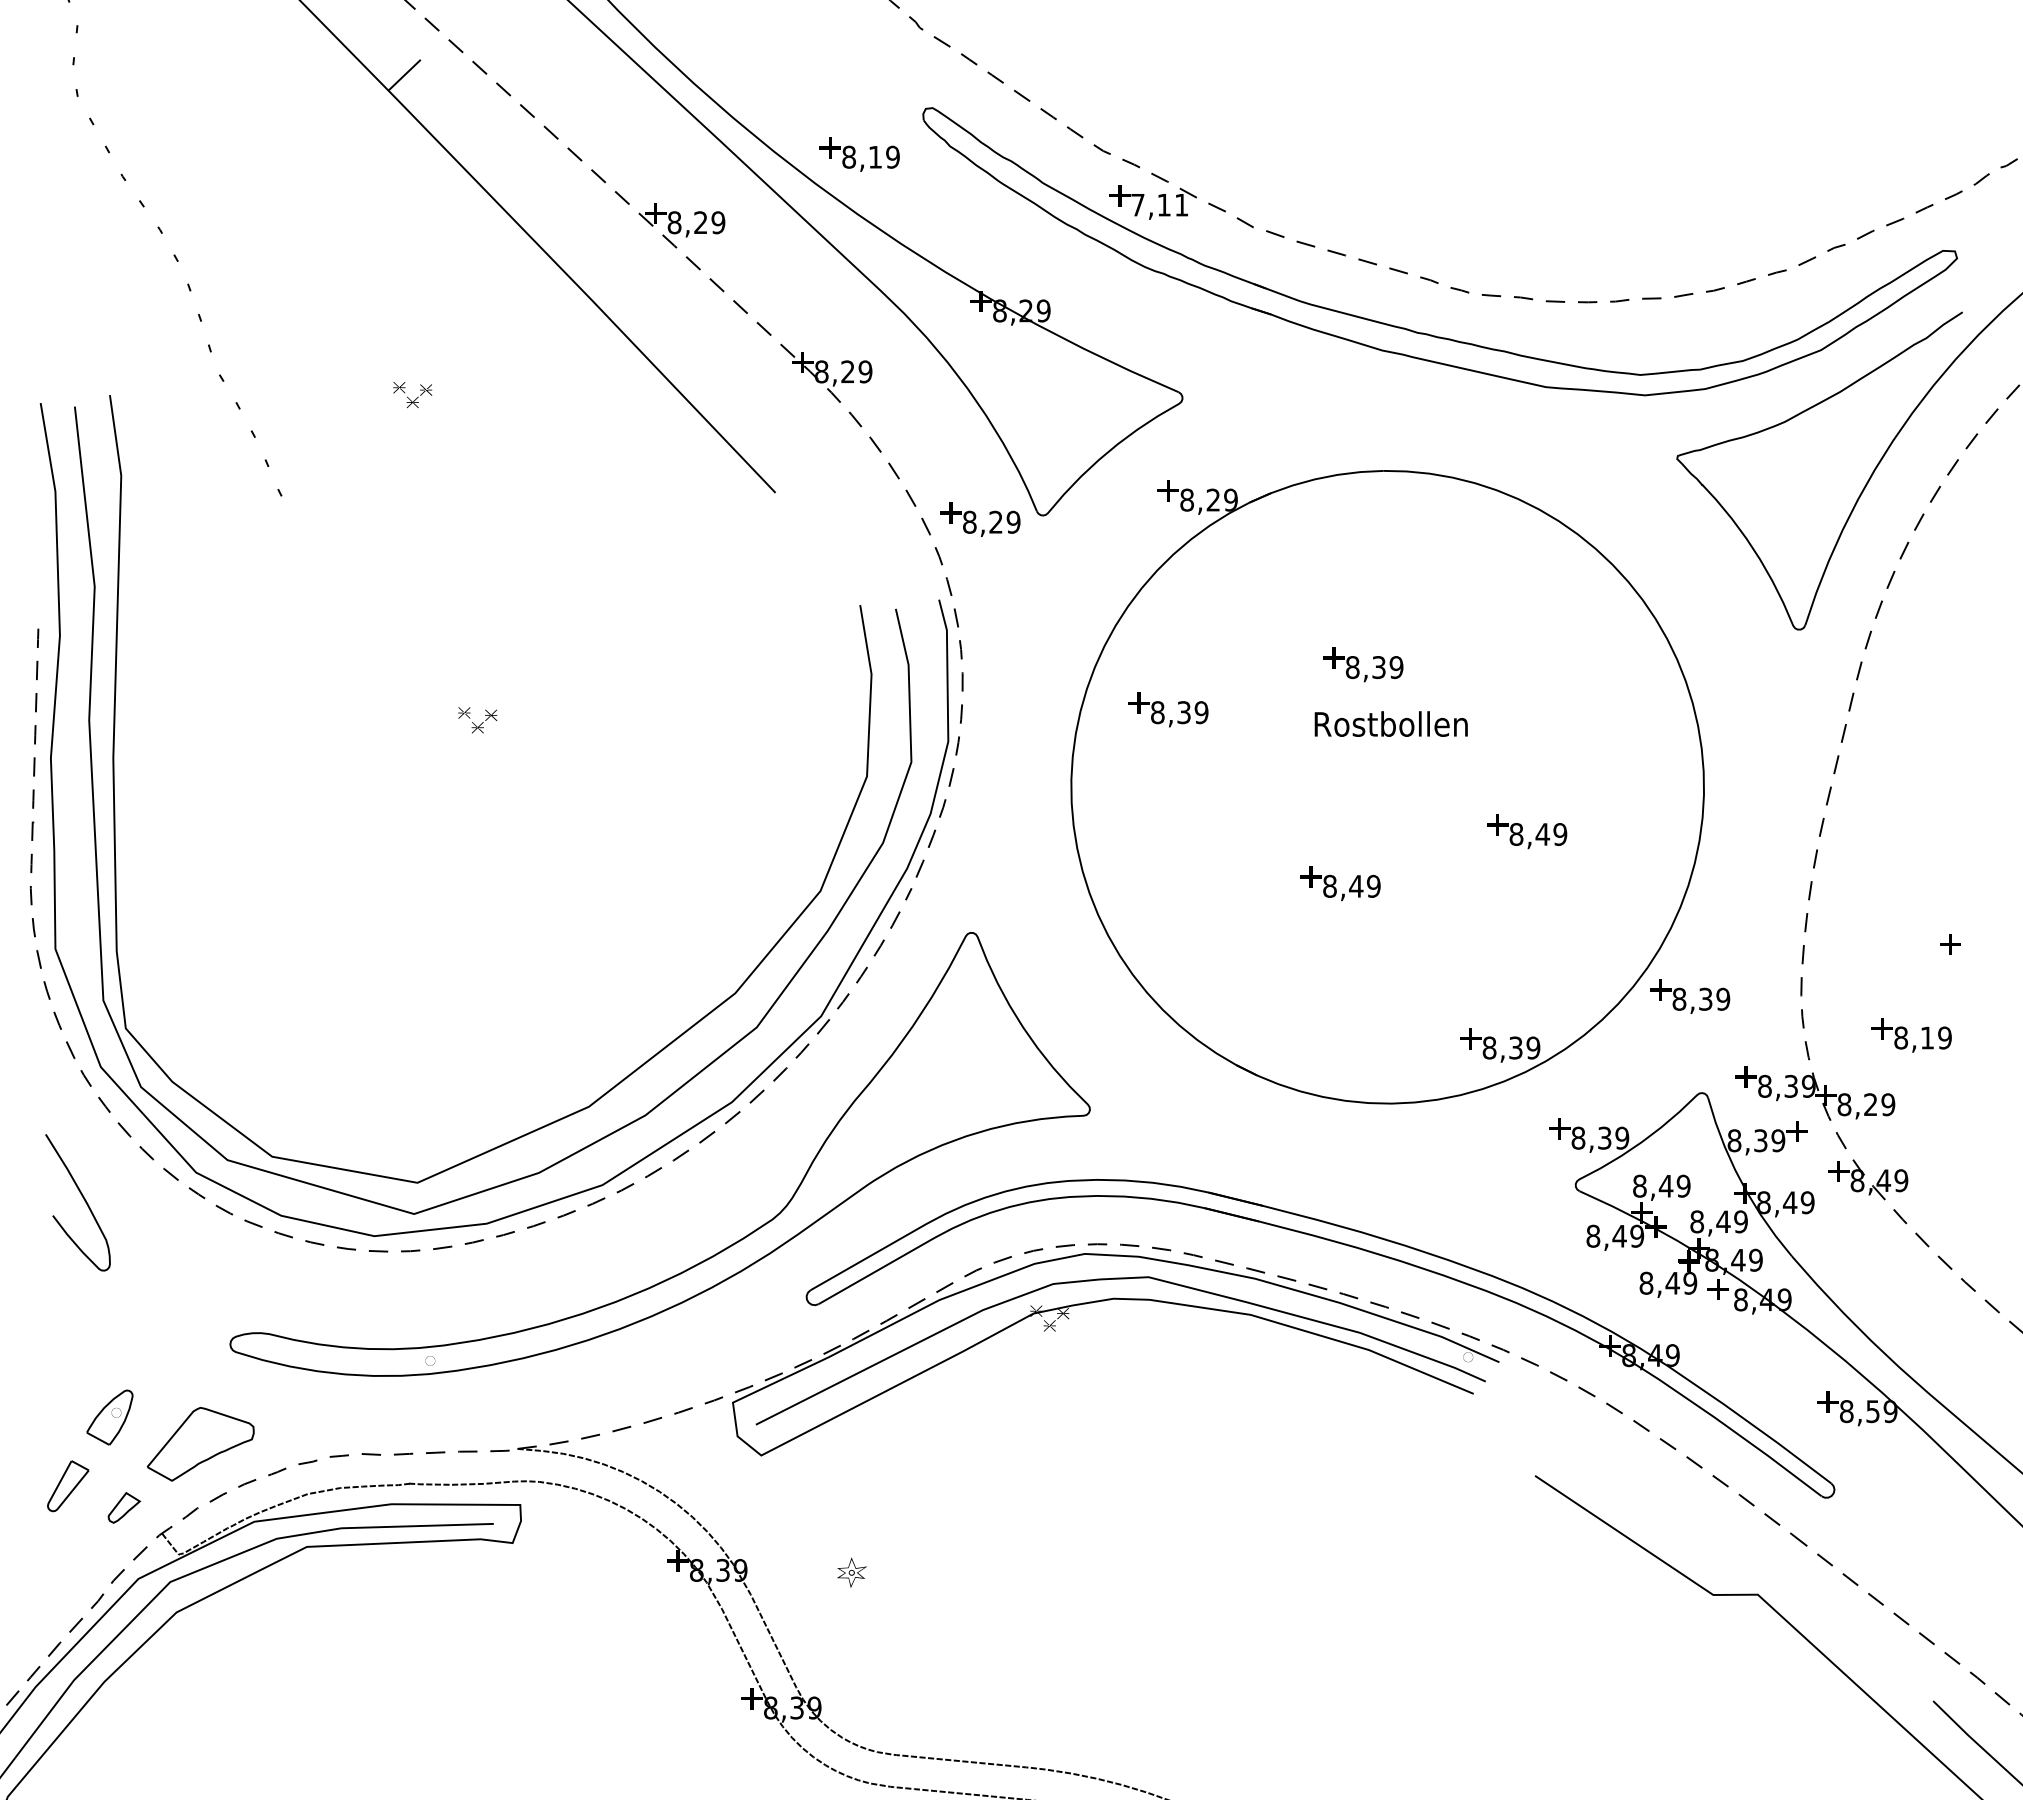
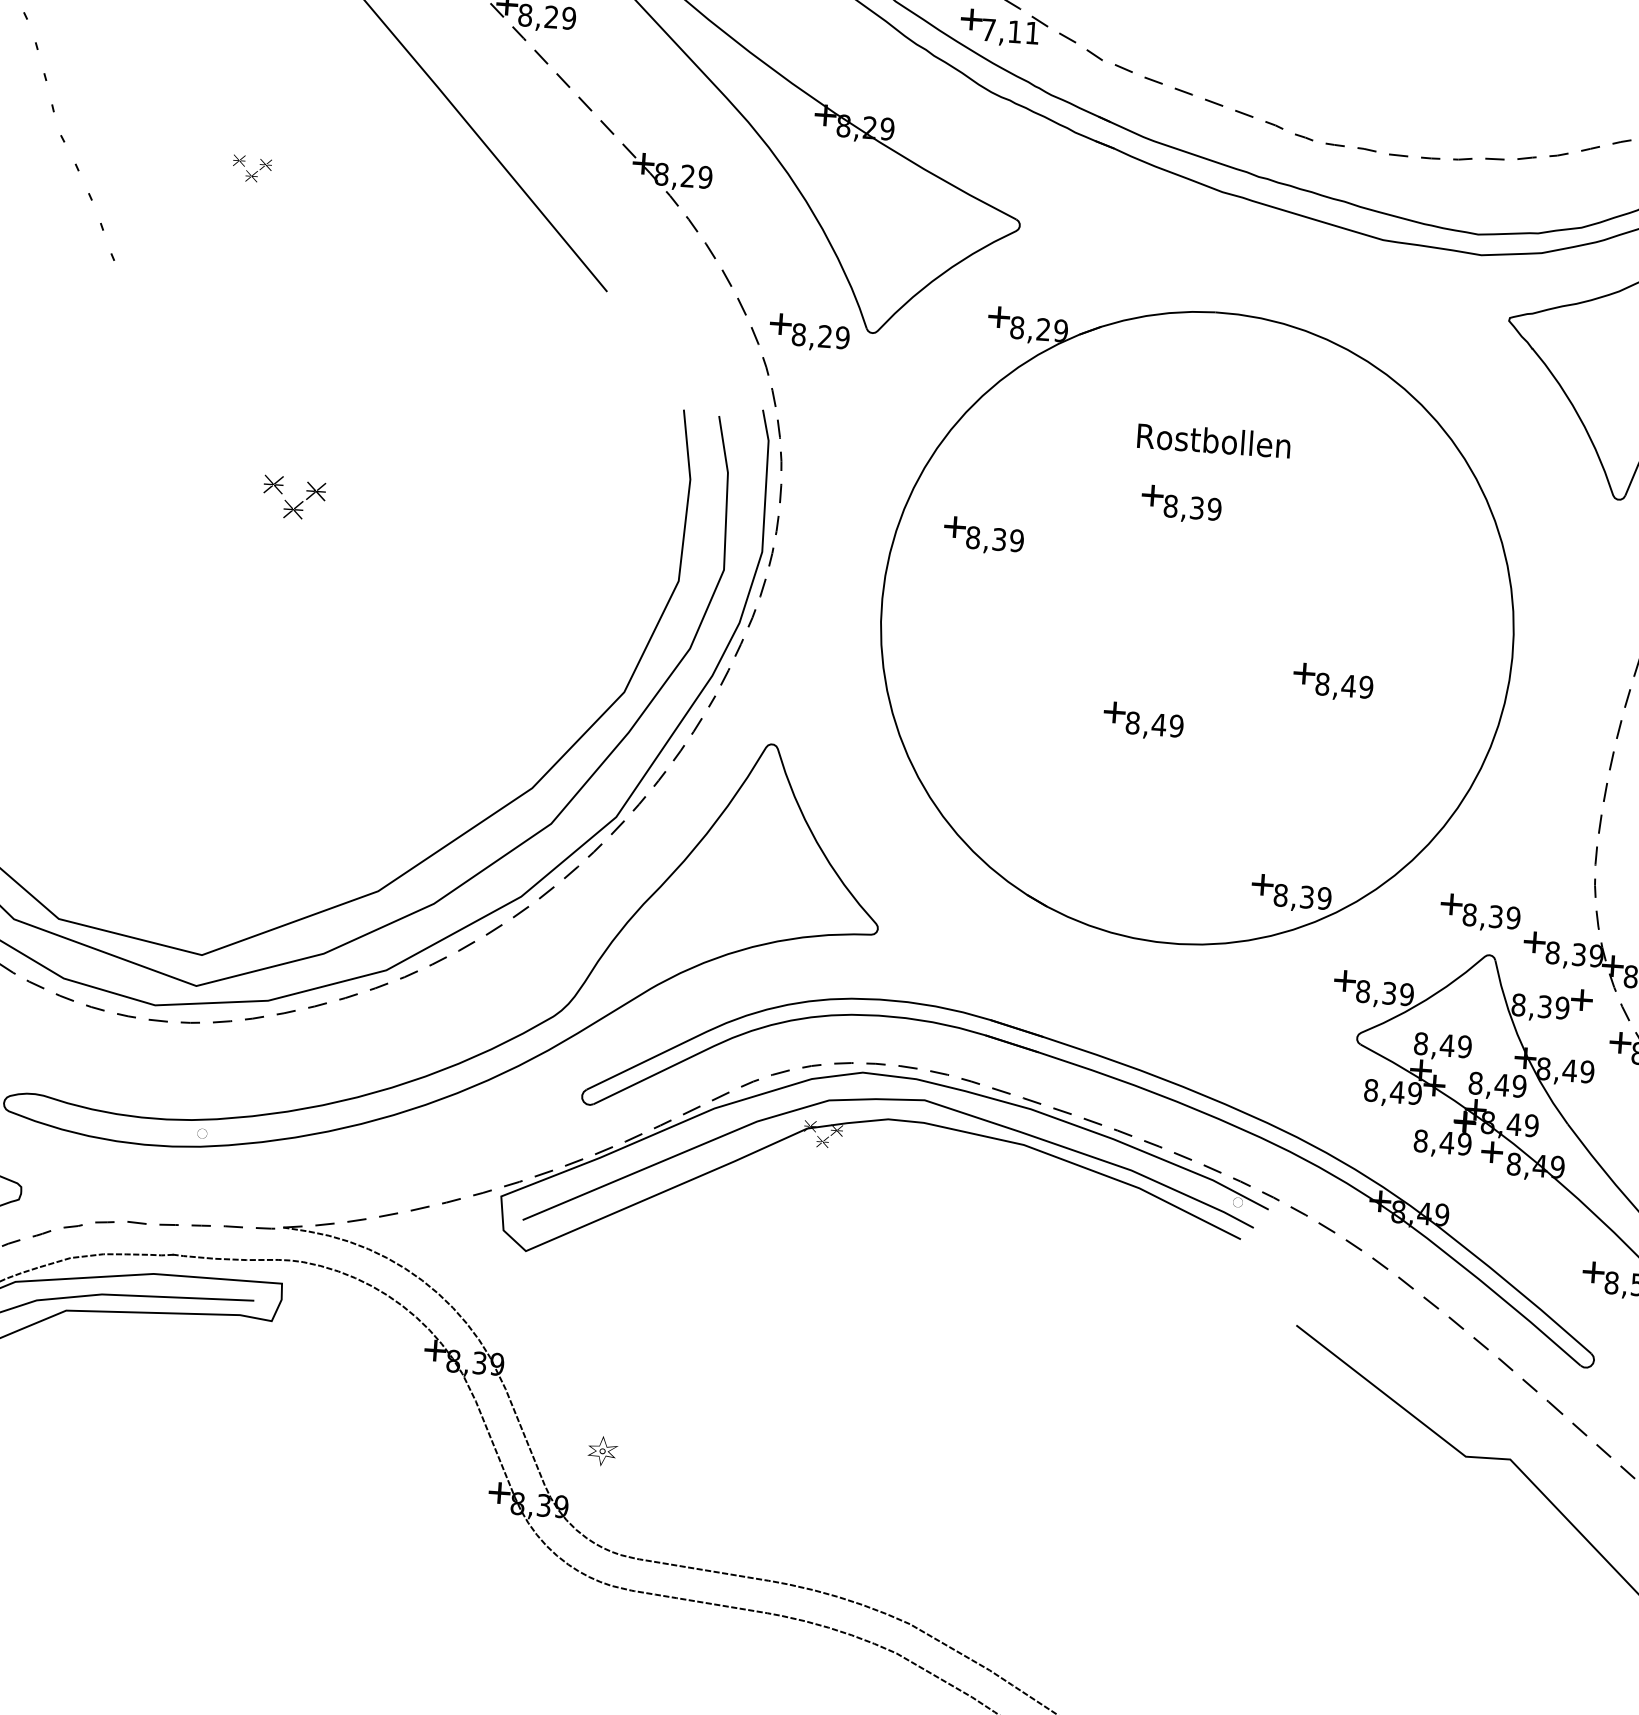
part: (477, 720) -> (294, 498), size x1.6
text: (1390, 723) -> (1213, 440), moved
text: (1690, 996) -> (1481, 912), moved
part: (851, 1572) -> (602, 1450), moved

